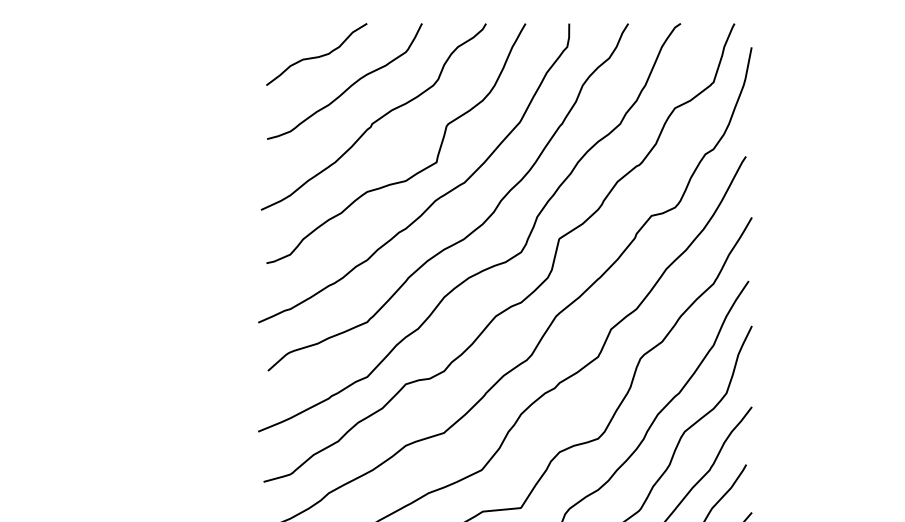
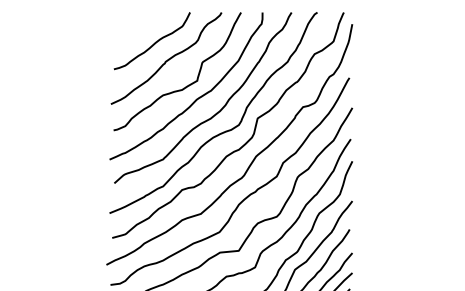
curve: (317, 56) -> (138, 28), removed

